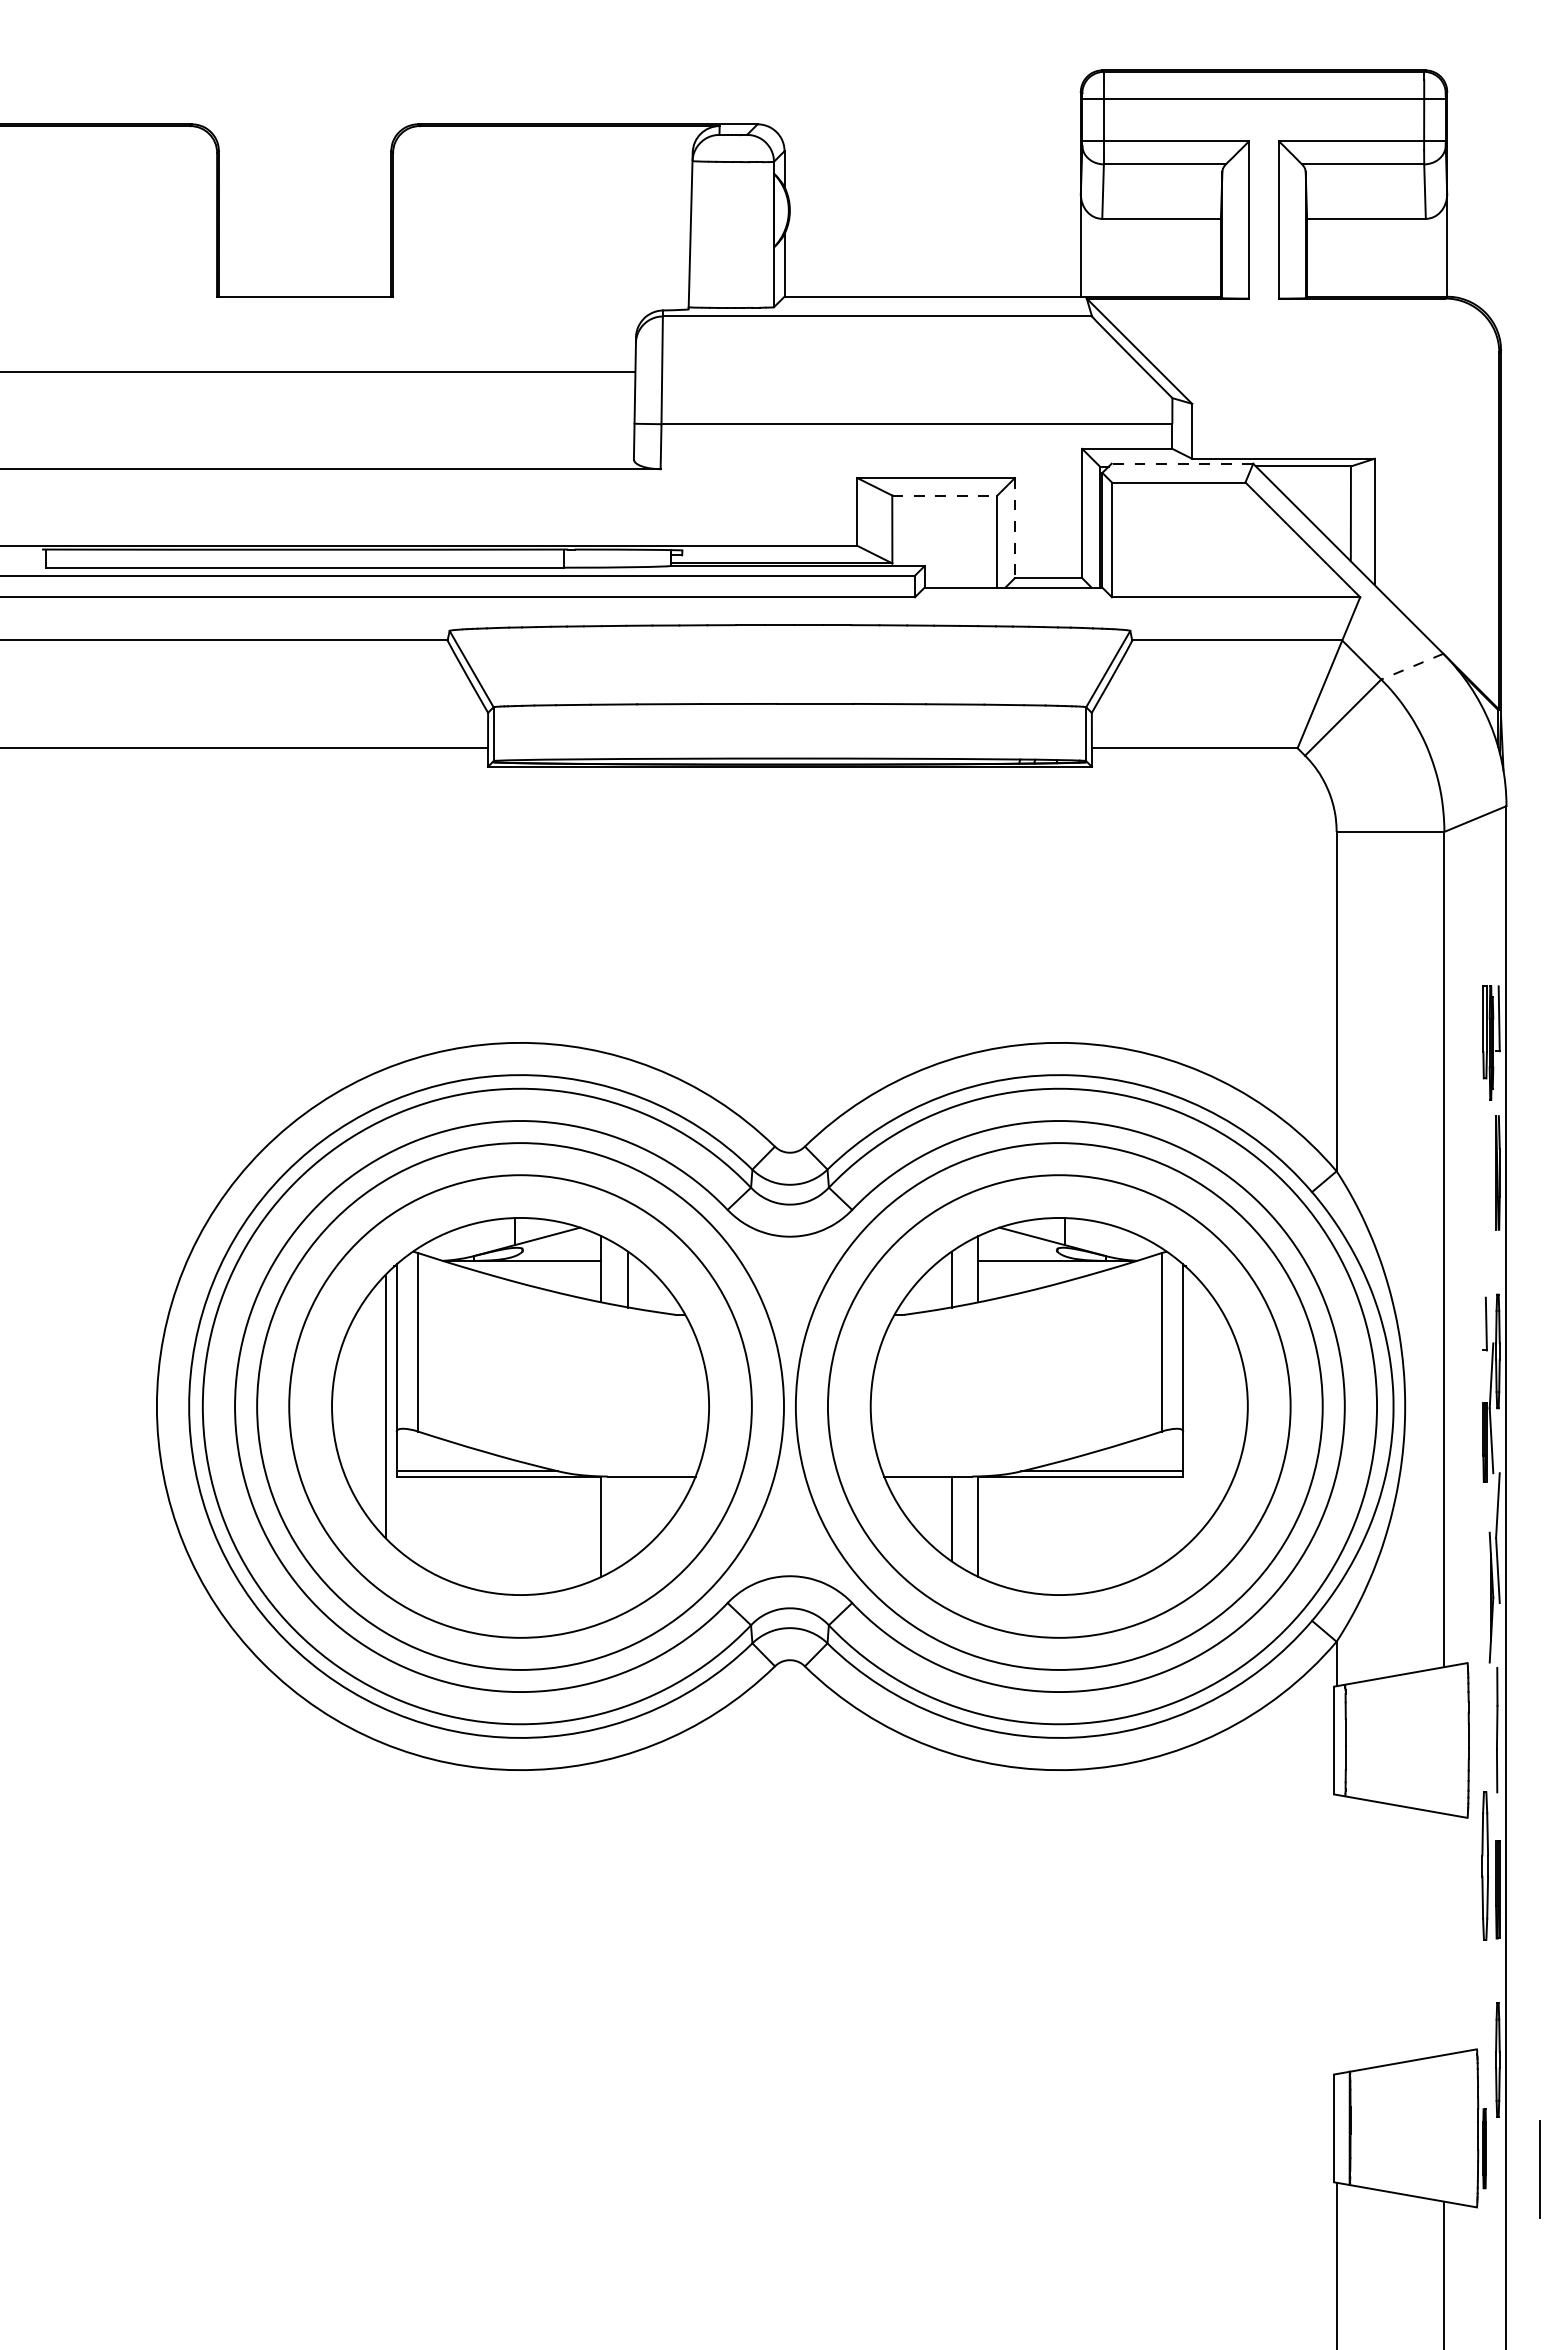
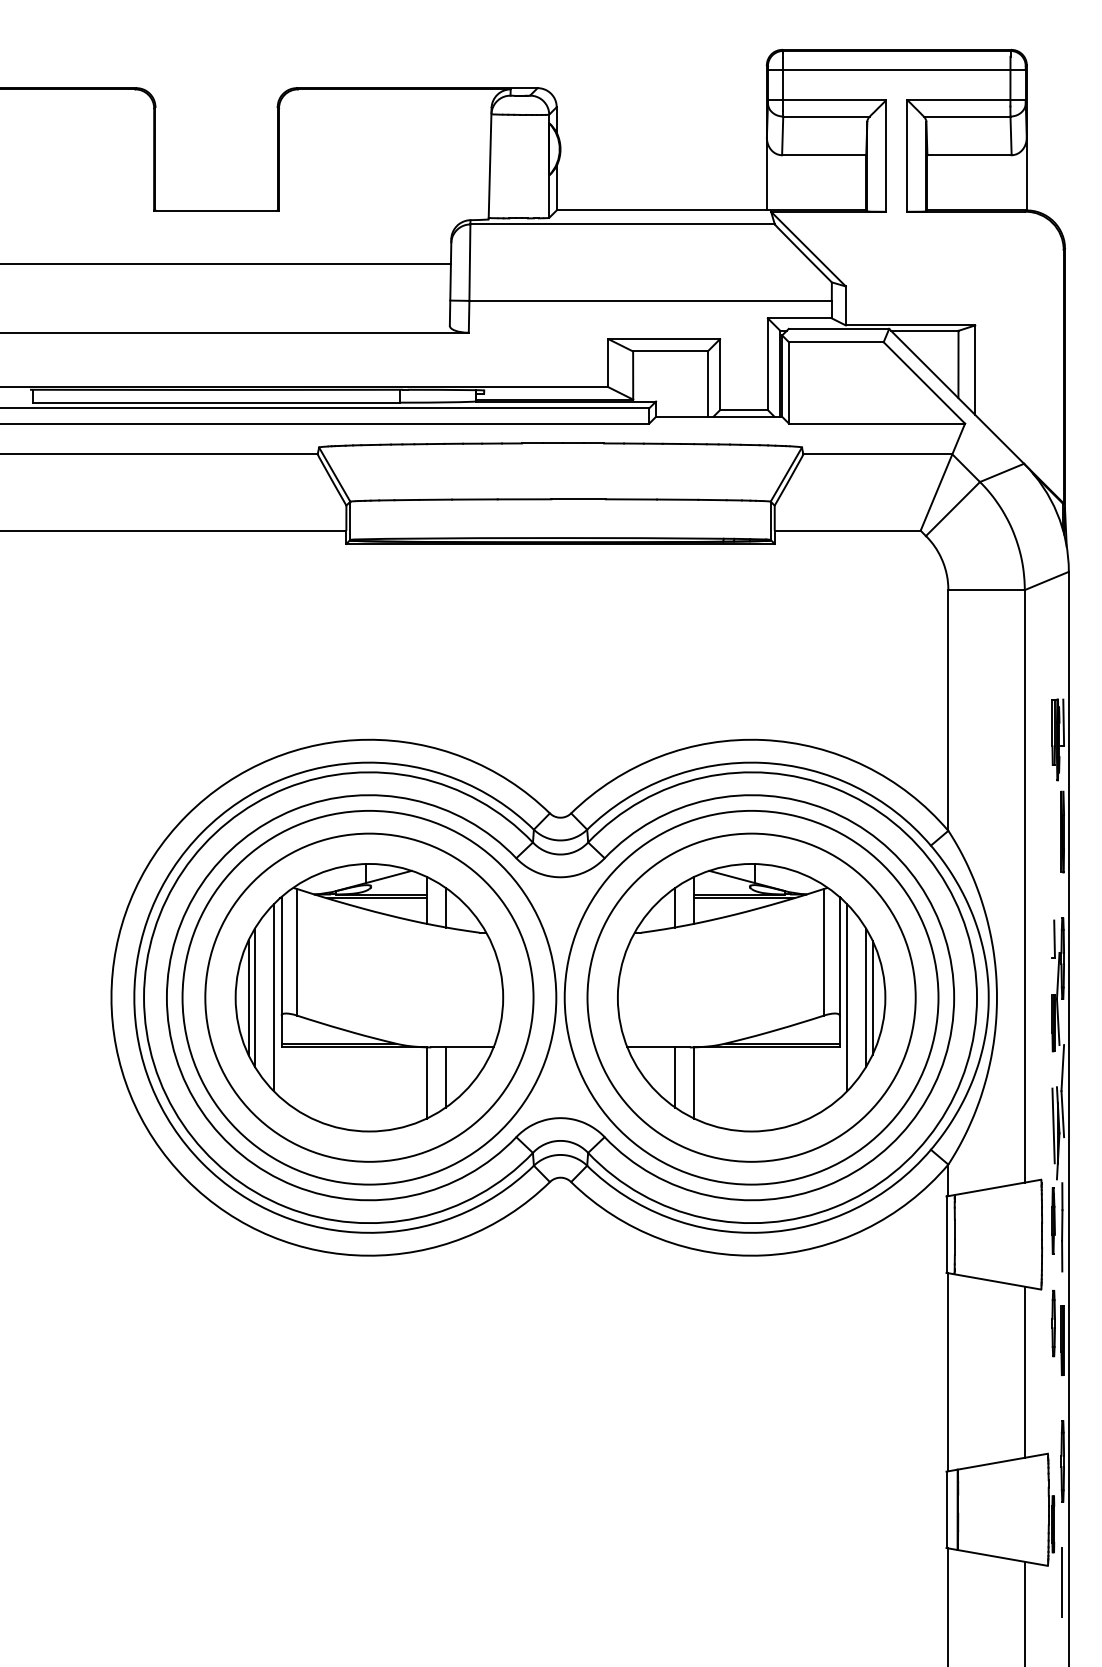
line: (1182, 463) -> (839, 328), dashed -> solid
line: (944, 495) -> (670, 351), dashed -> solid
line: (1014, 528) -> (719, 374), dashed -> solid
line: (1412, 666) -> (1002, 472), dashed -> solid
line: (530, 1266) -> (376, 898), added
line: (1048, 1266) -> (743, 898), added
line: (350, 1406) -> (248, 997), added
line: (358, 1406) -> (254, 997), added
line: (1193, 1406) -> (846, 997), added
line: (1220, 1406) -> (865, 997), added
line: (1229, 1406) -> (872, 997), added
line: (628, 1518) -> (446, 1077), added
line: (1484, 1586) -> (1053, 1125), added
part: (1484, 1721) -> (1053, 1221), added
part: (1484, 1865) -> (1053, 1323), size x0.62
line: (1336, 1934) -> (948, 1372), added
line: (1444, 1934) -> (1024, 1372), added
line: (1539, 2169) -> (1061, 1582), moved

